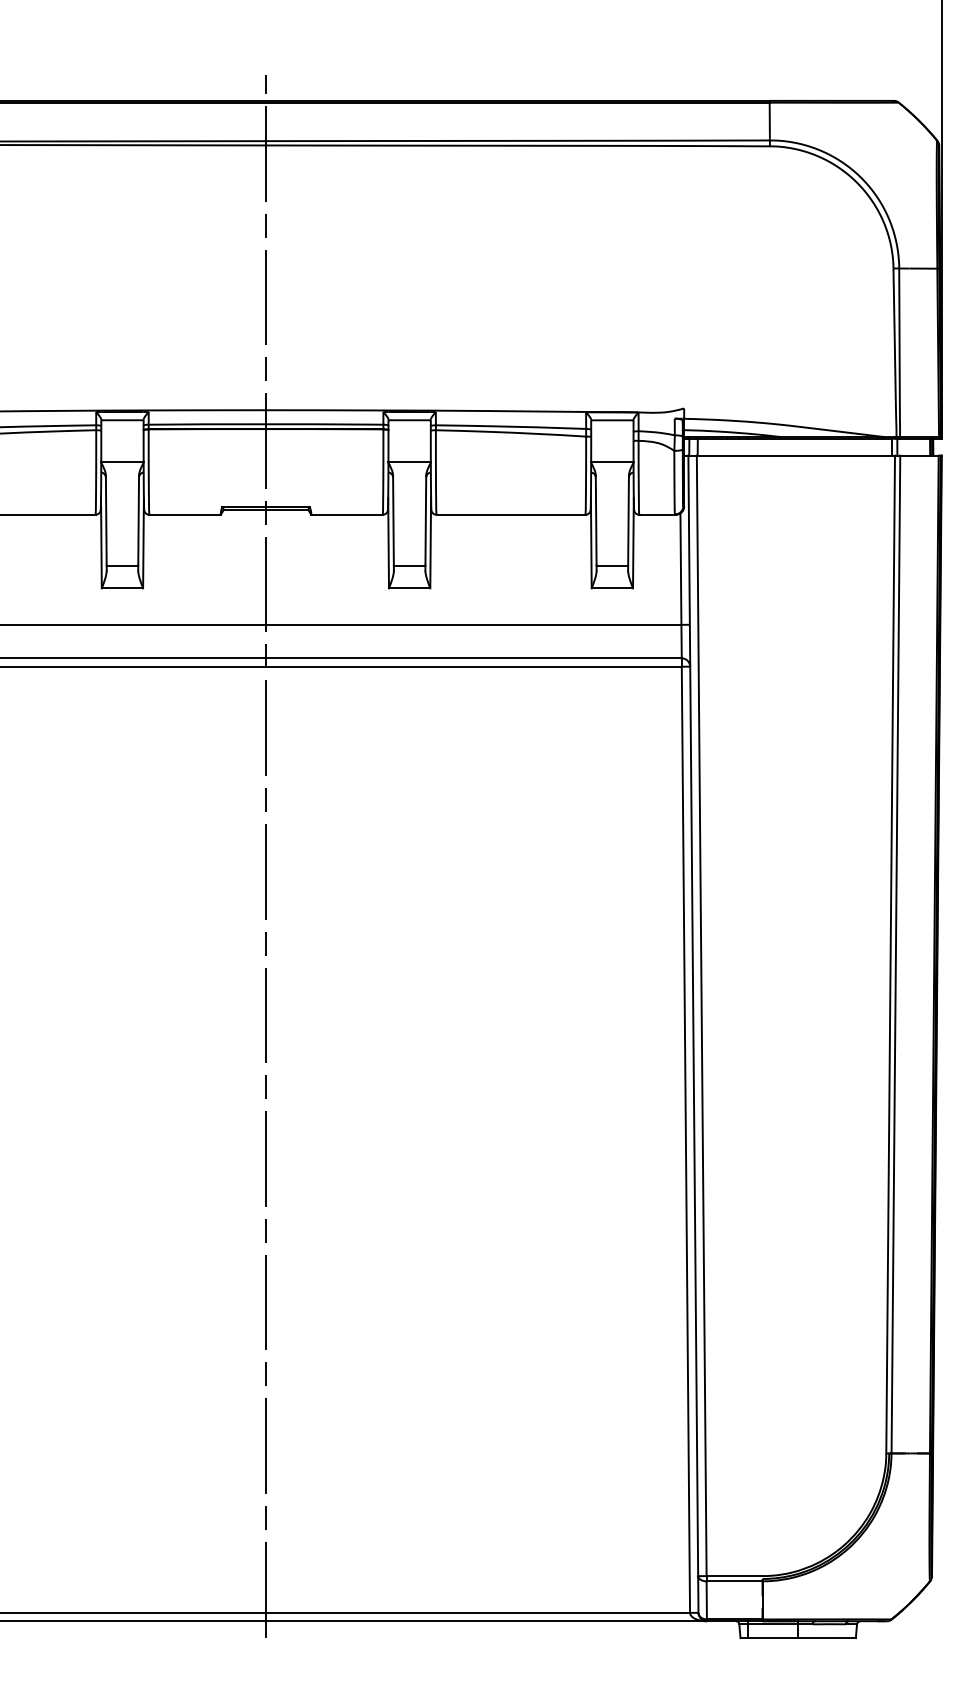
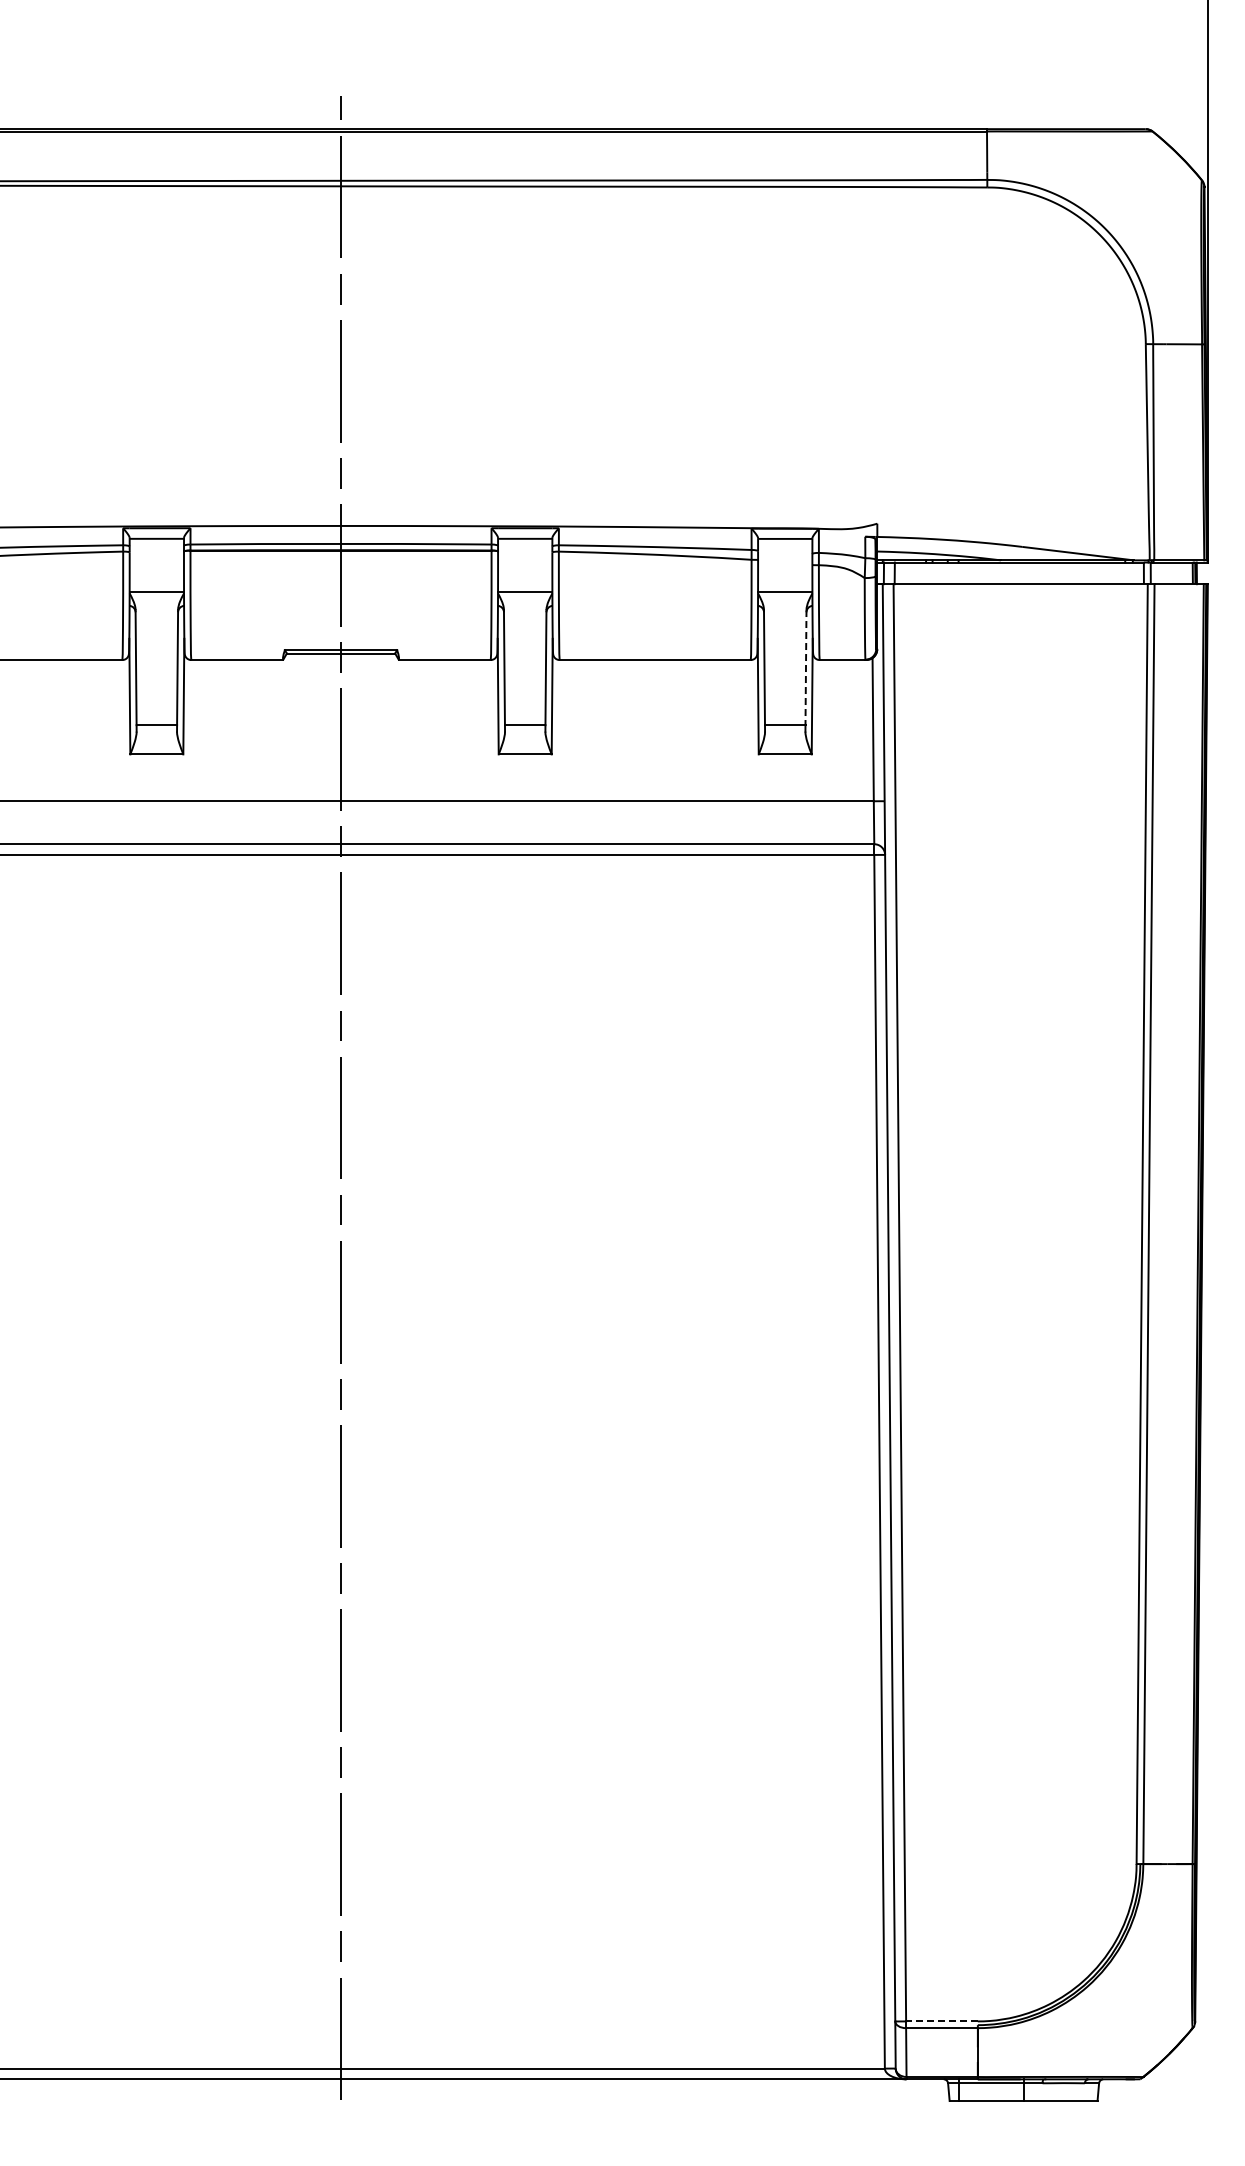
line: (628, 520) -> (805, 667), solid -> dashed
line: (734, 1576) -> (941, 2021), solid -> dashed

